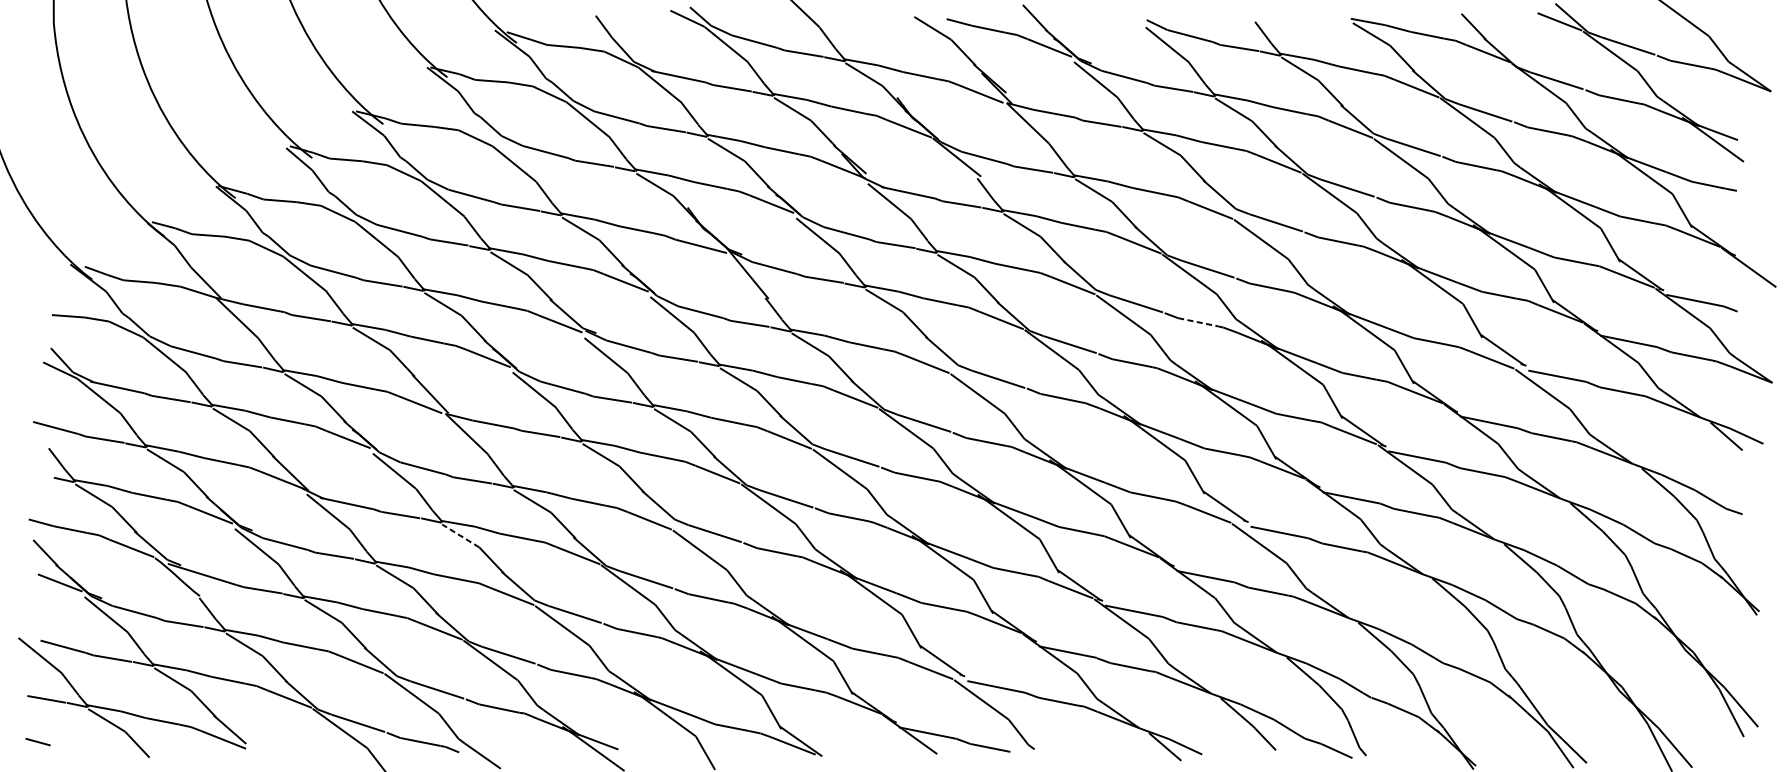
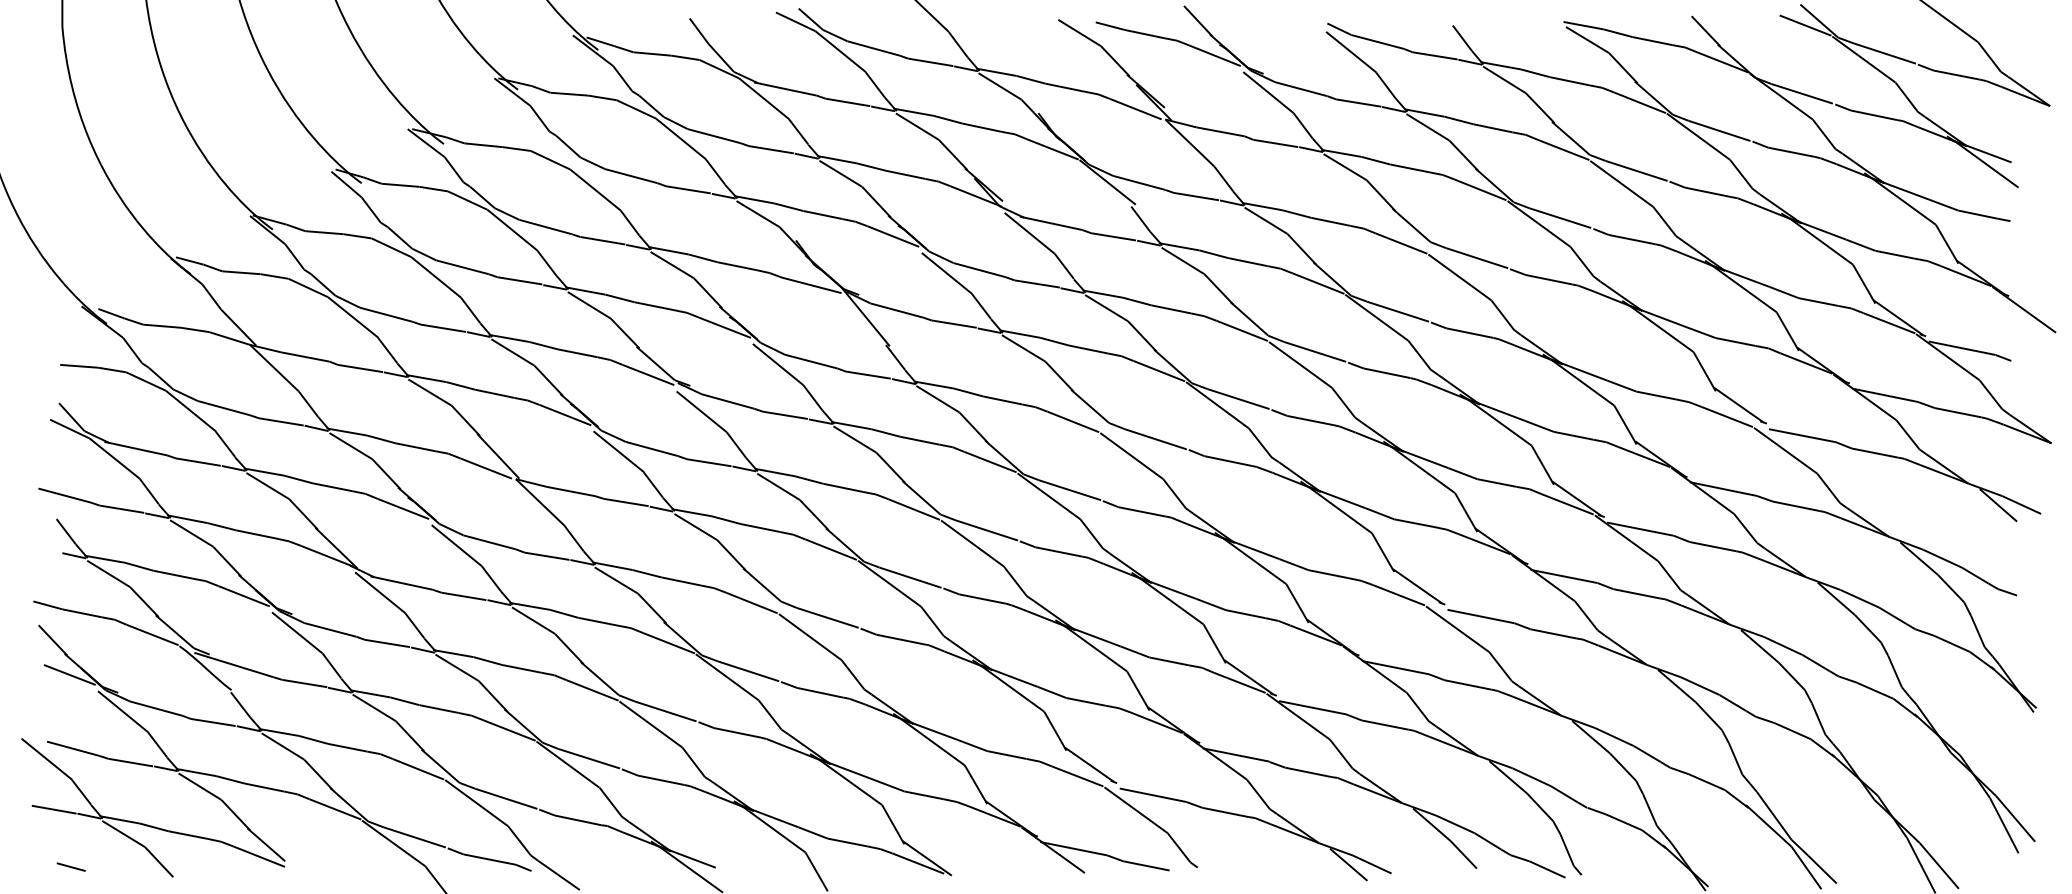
line: (1198, 322) -> (1387, 373), dashed -> solid
line: (460, 535) -> (533, 620), dashed -> solid
line: (37, 741) -> (70, 866), moved

